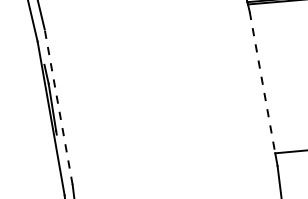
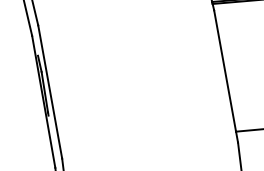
line: (262, 82) -> (225, 70), dashed -> solid
line: (58, 107) -> (50, 92), dashed -> solid

